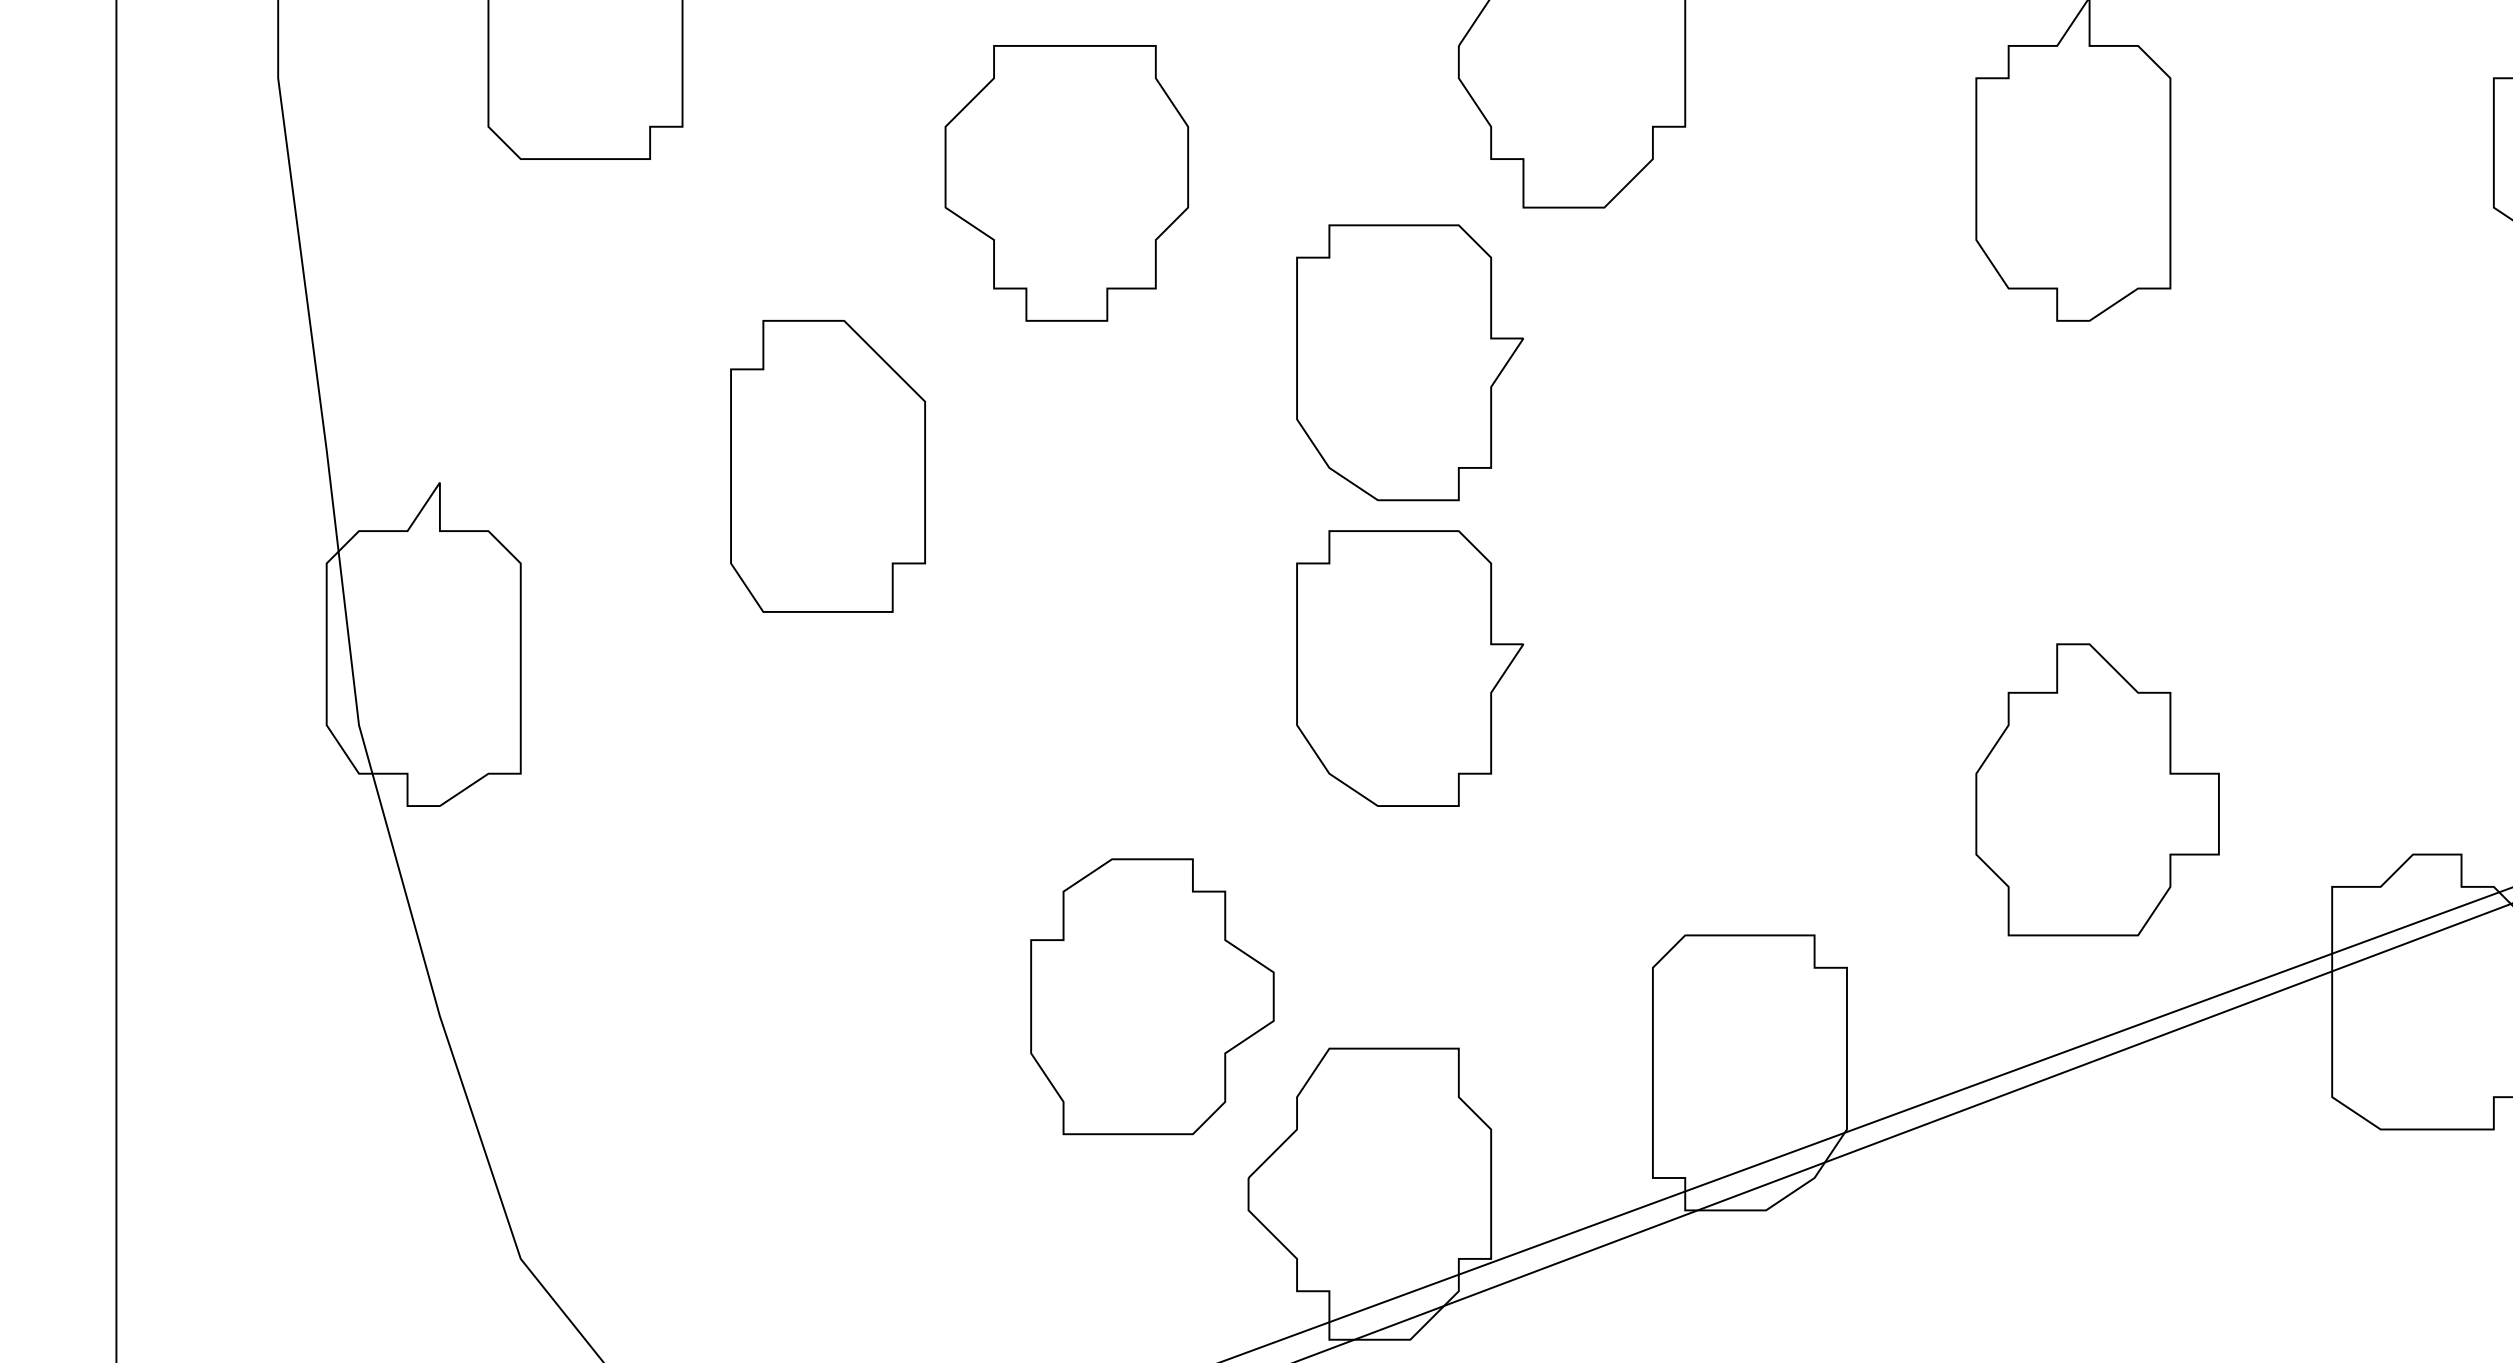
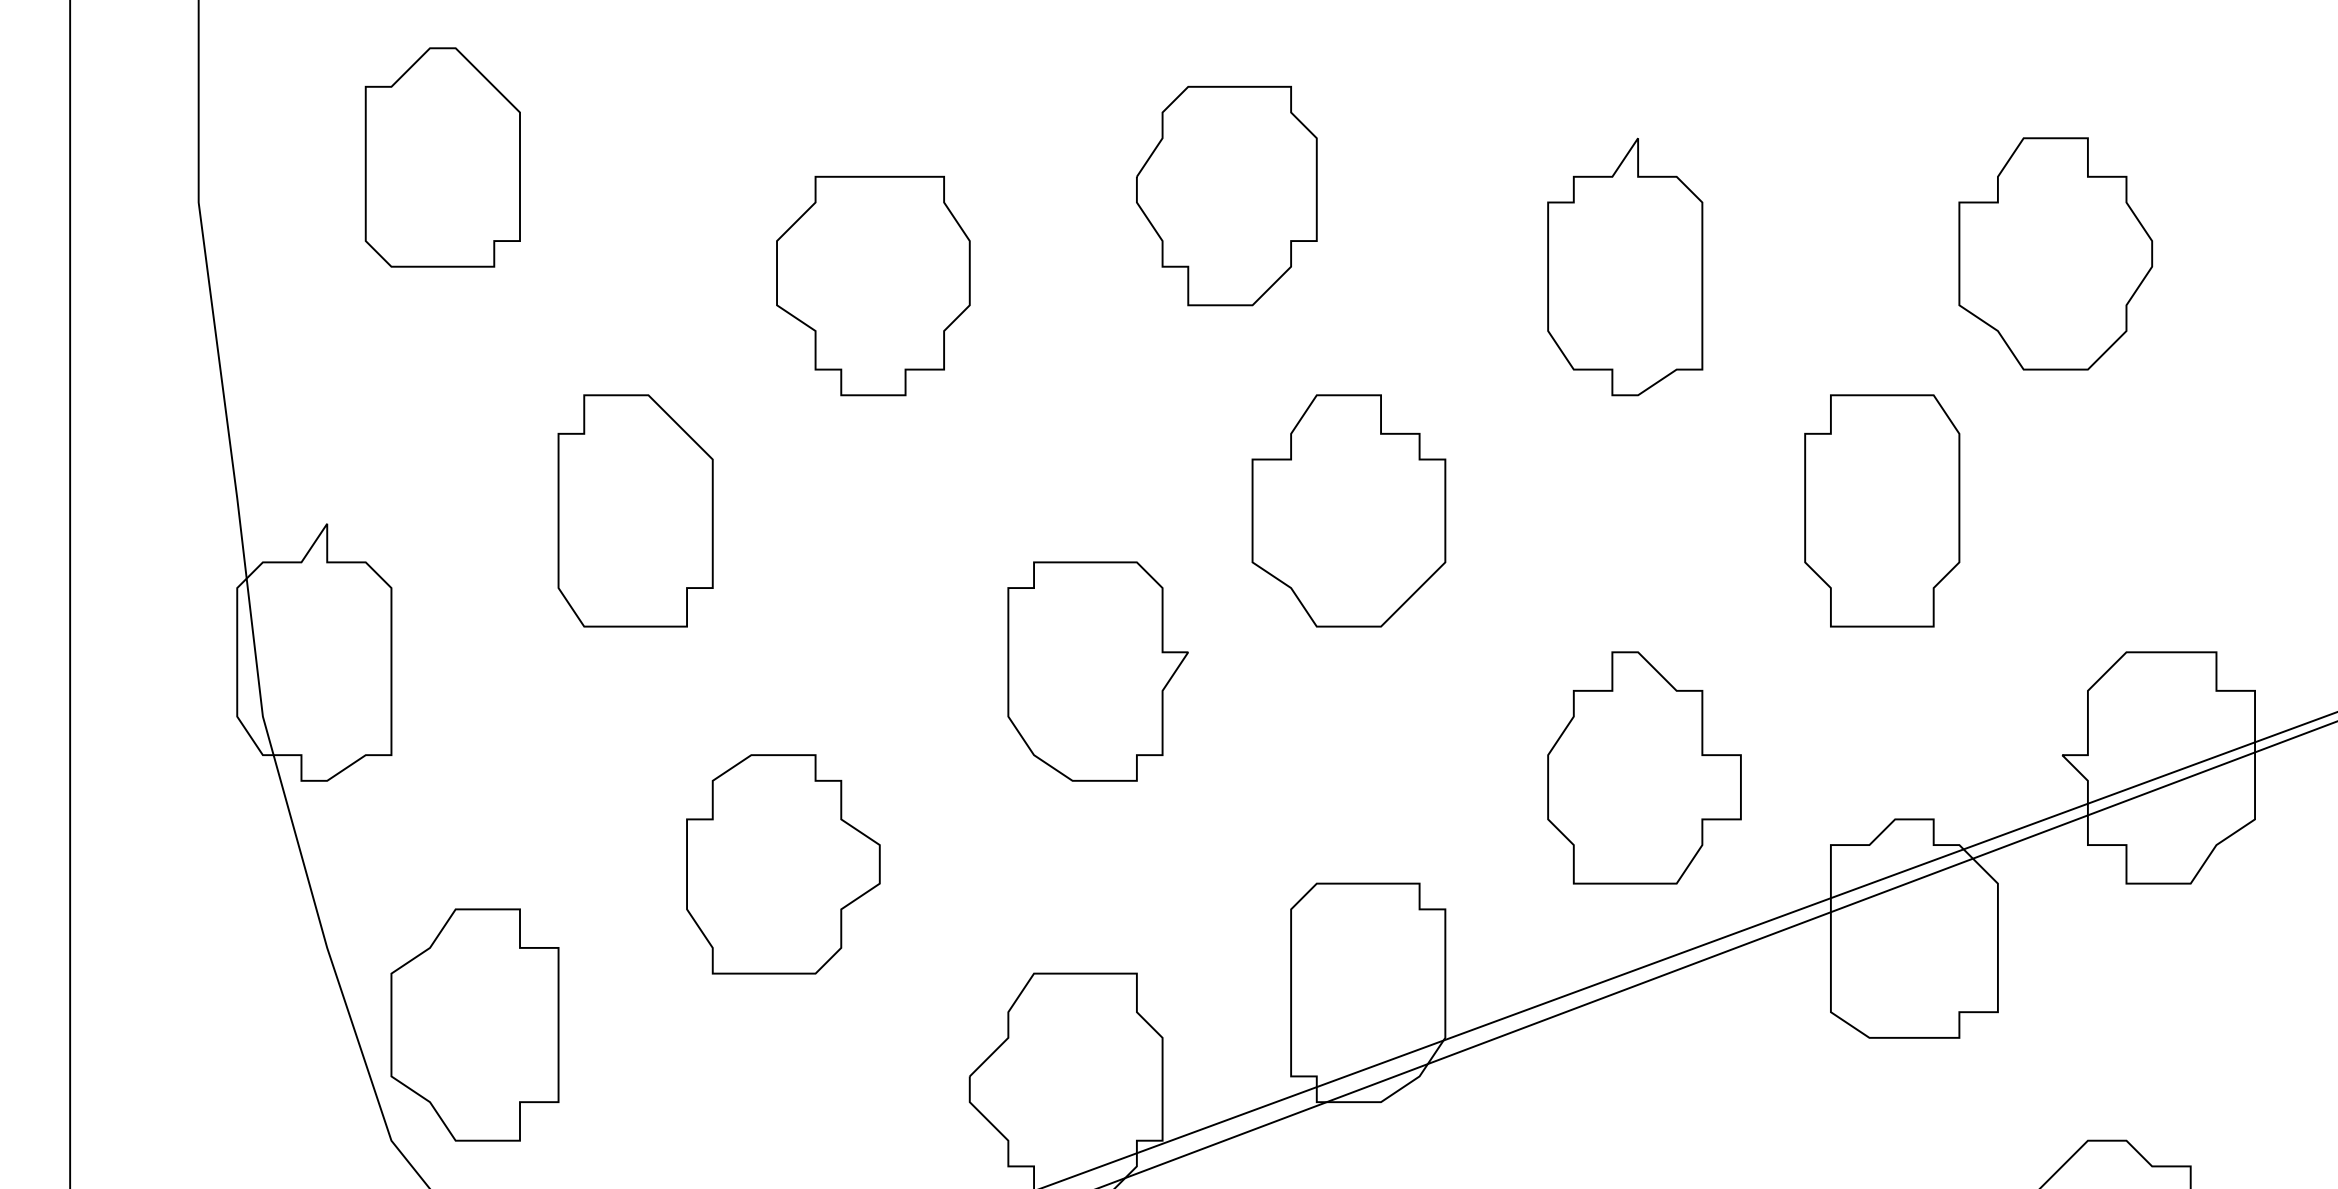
part: (1066, 182) -> (873, 285), moved
part: (1409, 362) -> (1097, 428), removed
part: (1725, 465) -> (1348, 510), added
part: (2397, 465) -> (1882, 510), added
part: (1152, 996) -> (783, 864), moved
part: (625, 1112) -> (474, 1024), added

